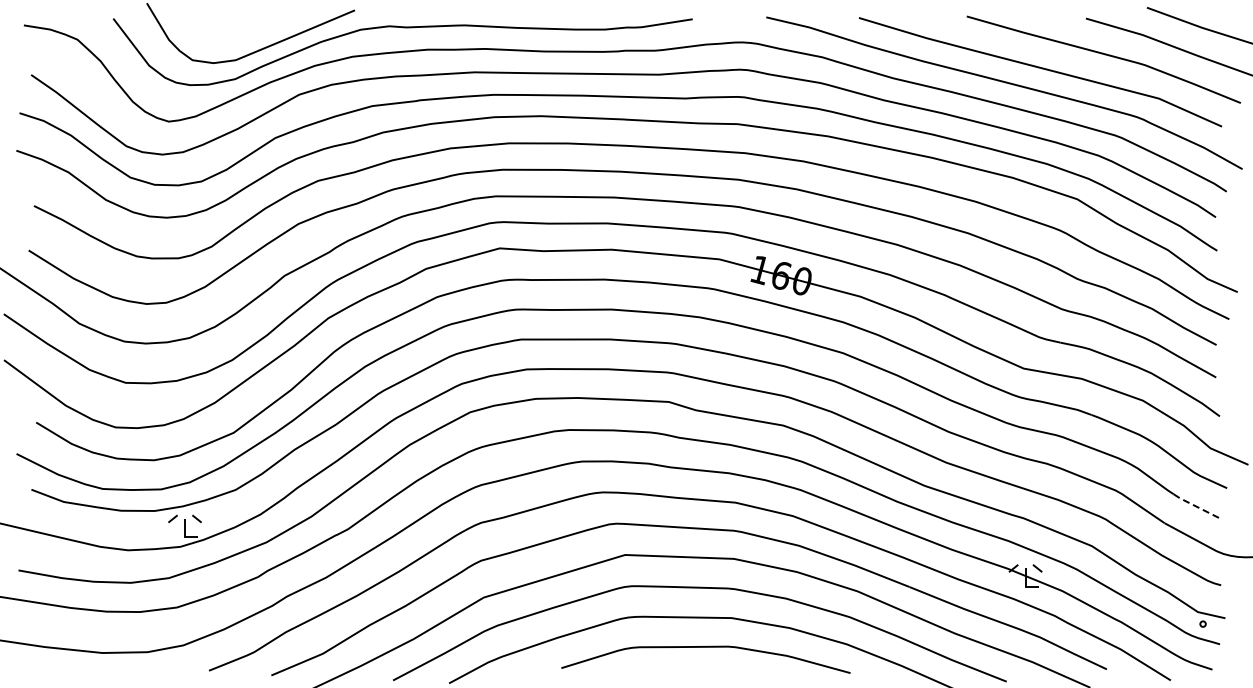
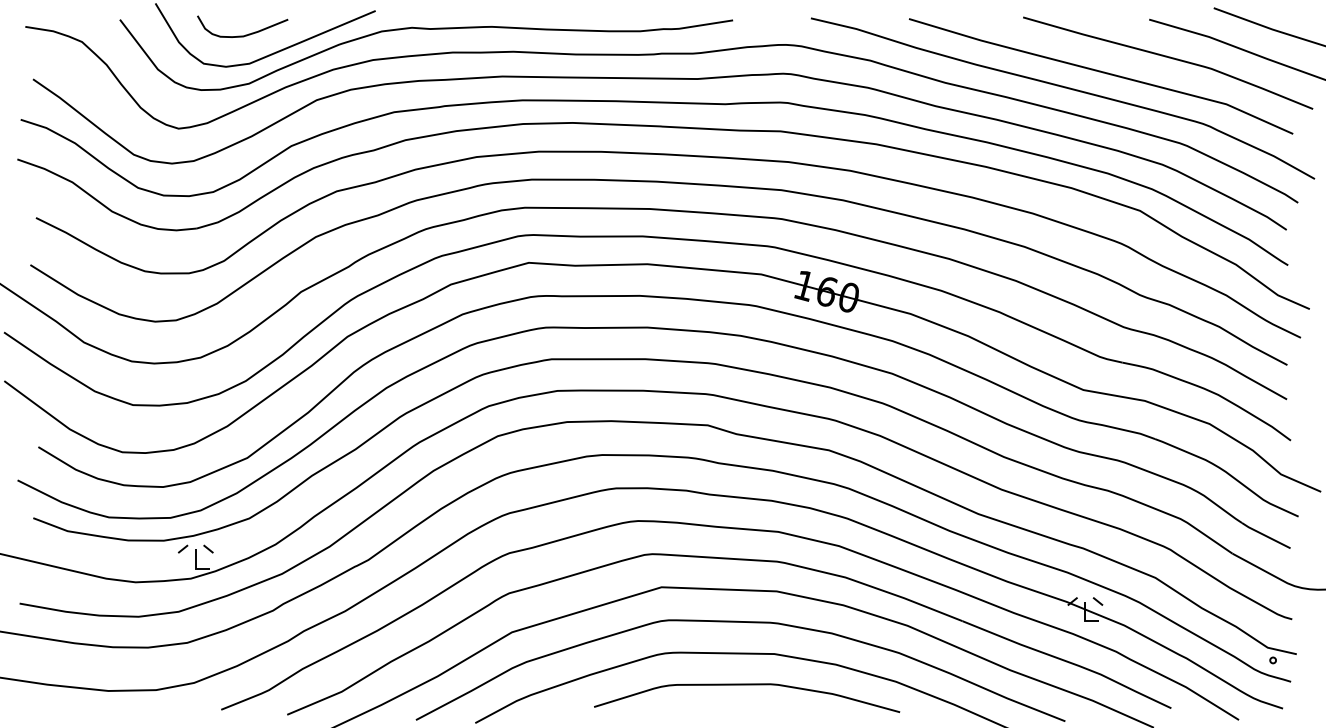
curve: (232, 32) -> (246, 34), added
line: (1195, 506) -> (1265, 535), dashed -> solid

